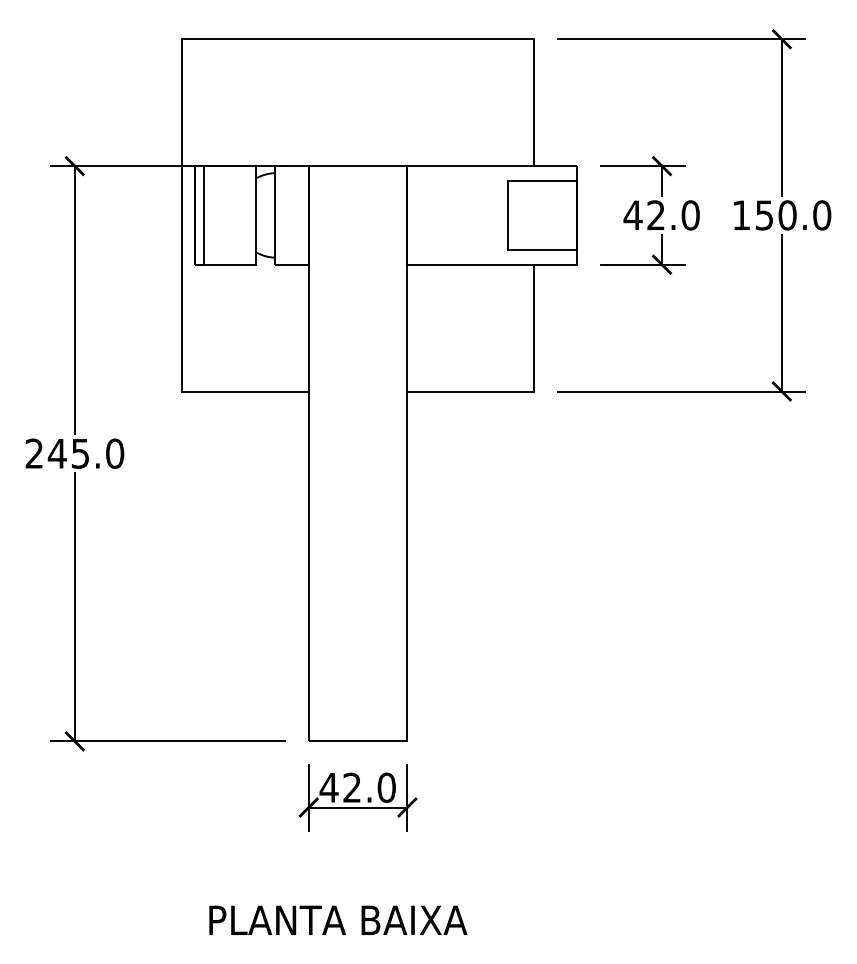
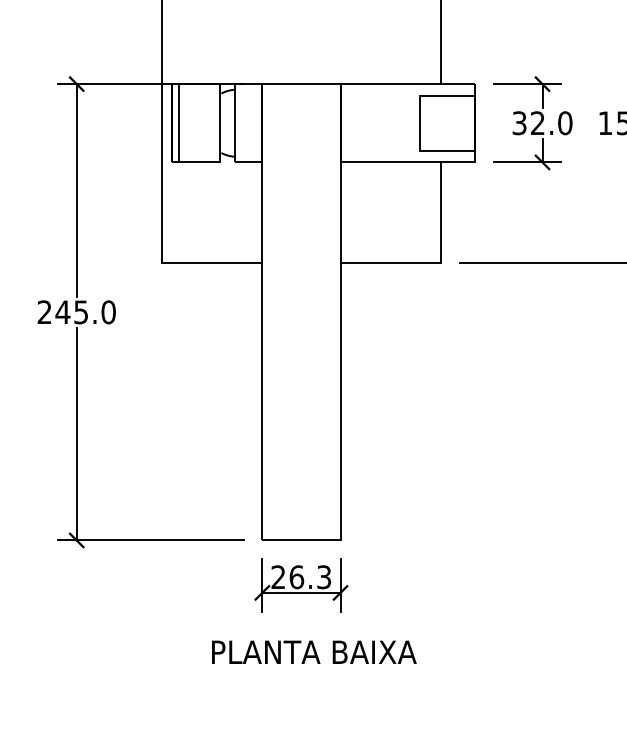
text: (632, 215) -> (519, 123), 42.0 -> 32.0
text: (357, 787) -> (300, 577), 42.0 -> 26.3
text: (338, 919) -> (314, 651), moved

